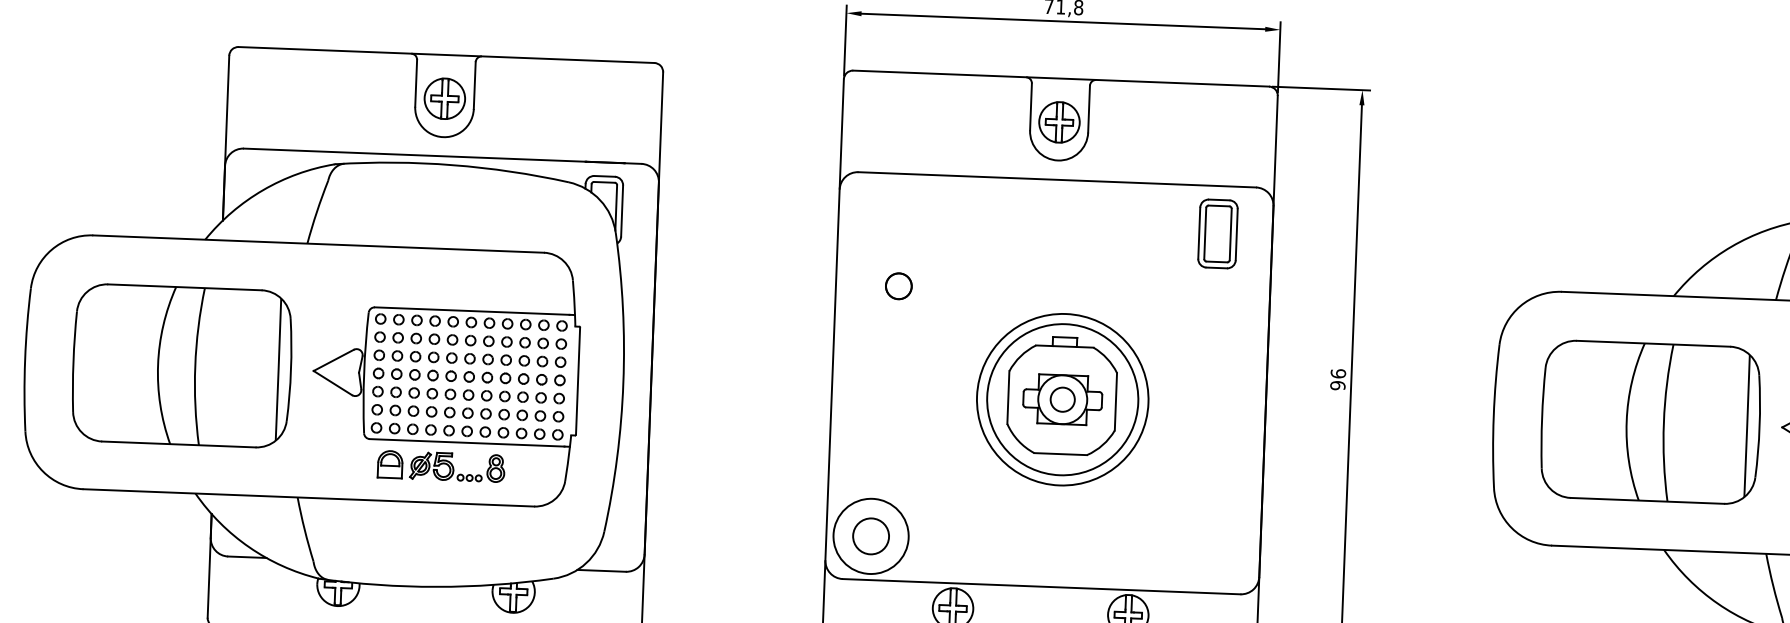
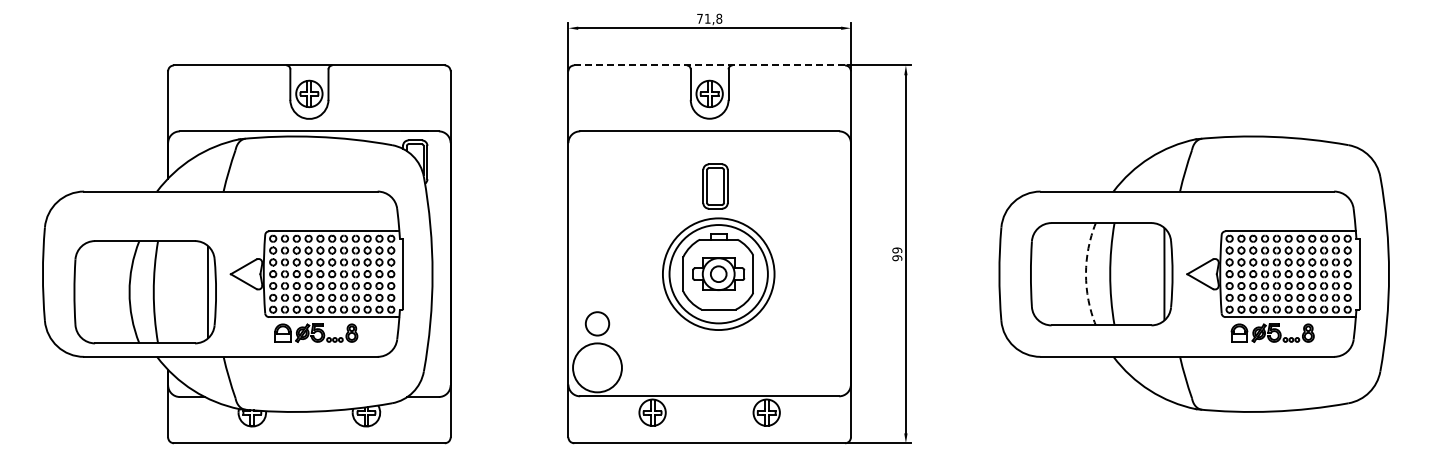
line: (1060, 78) -> (709, 65), solid -> dashed
part: (1217, 233) -> (715, 186), moved
circle: (899, 286) -> (609, 204), removed
part: (181, 366) -> (144, 292), moved
text: (1338, 373) -> (897, 250), 96 -> 99
arc: (1625, 421) -> (1085, 274), solid -> dashed
circle: (871, 535) -> (597, 323), moved

